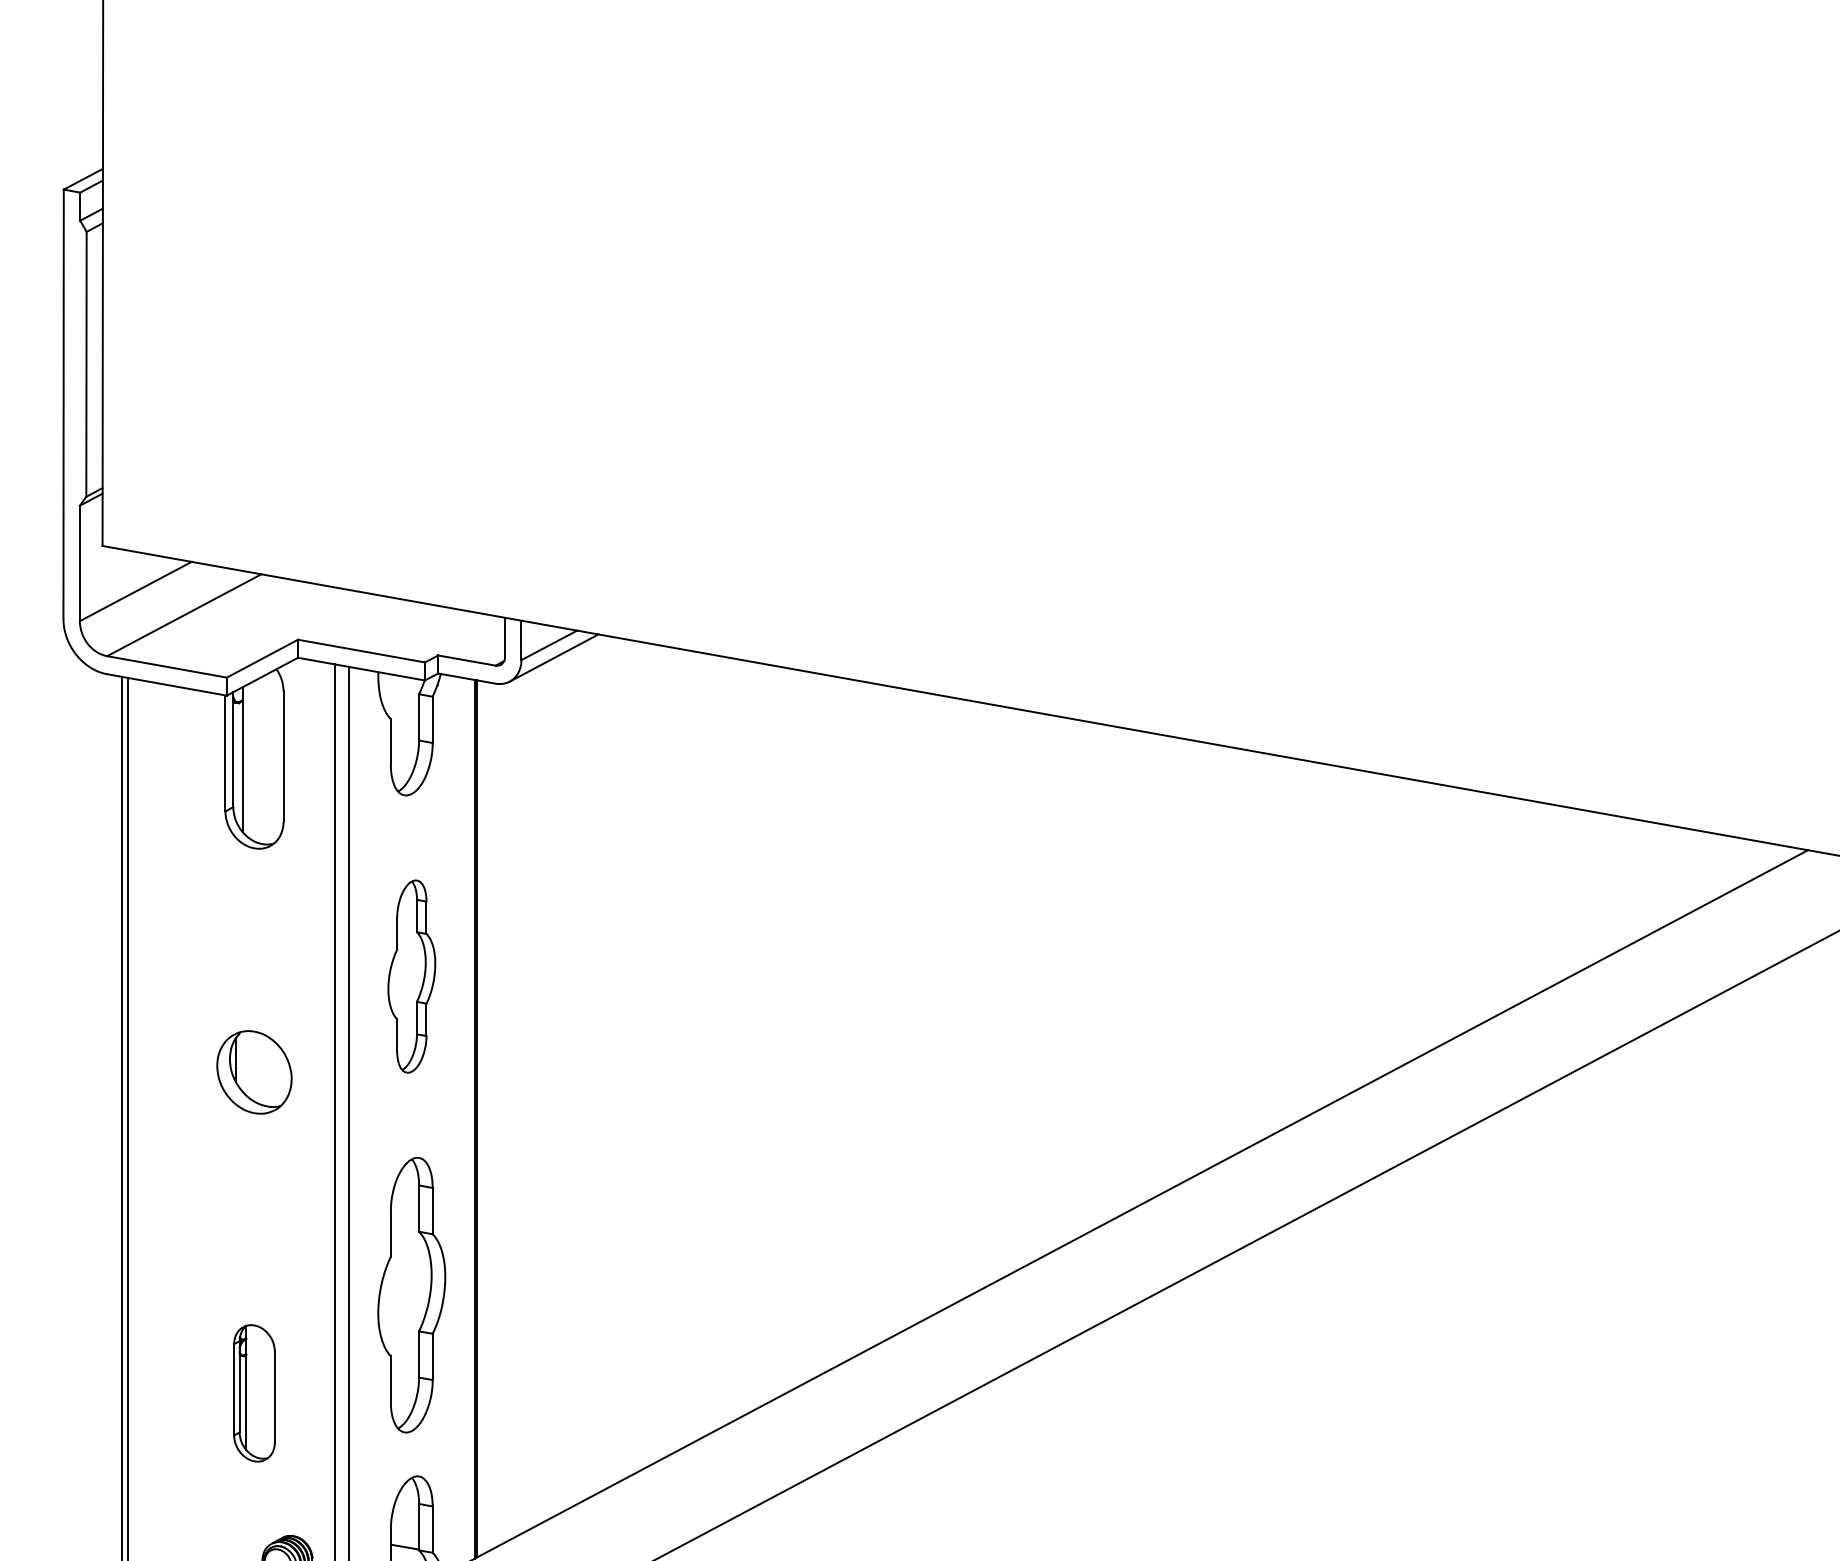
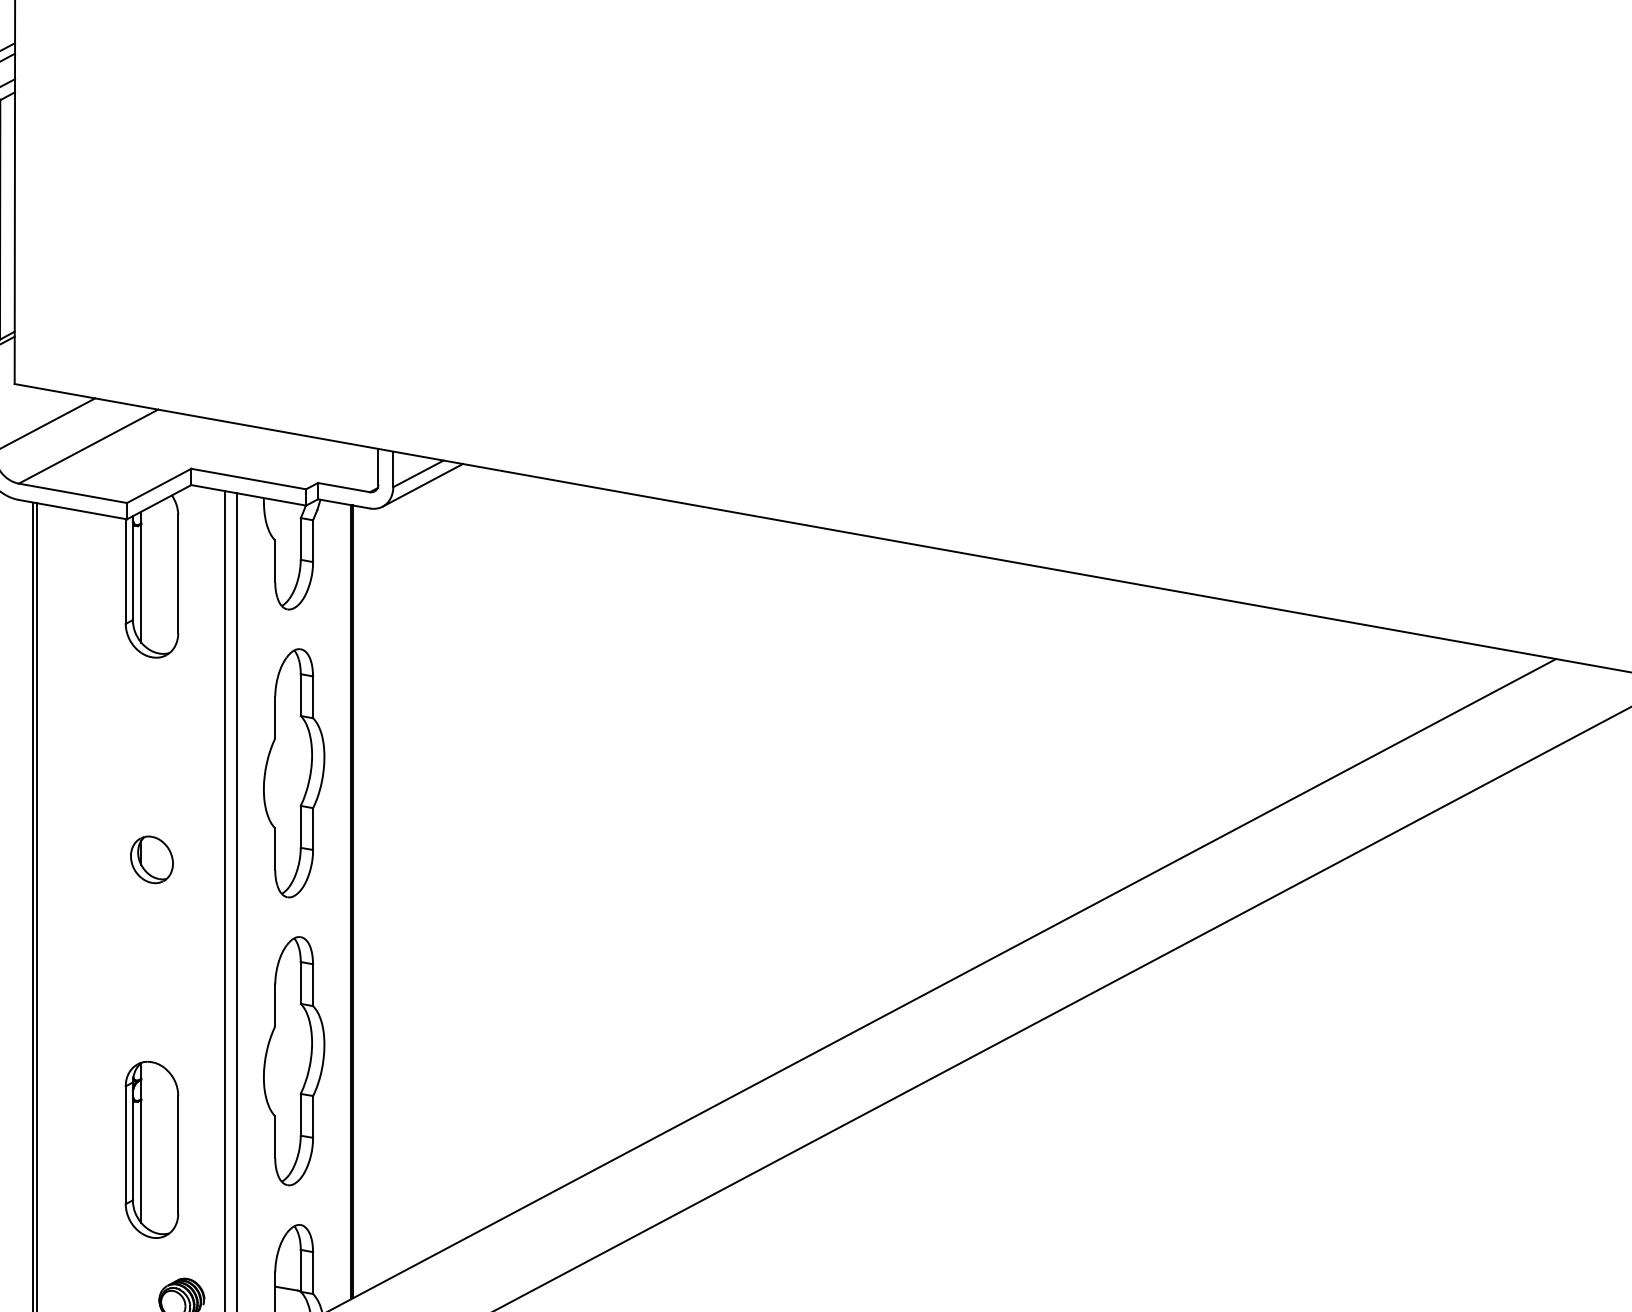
part: (411, 976) -> (293, 773), size x1.43
part: (254, 1072) -> (152, 859), size x0.62
part: (254, 1393) -> (152, 1150), size x1.43

